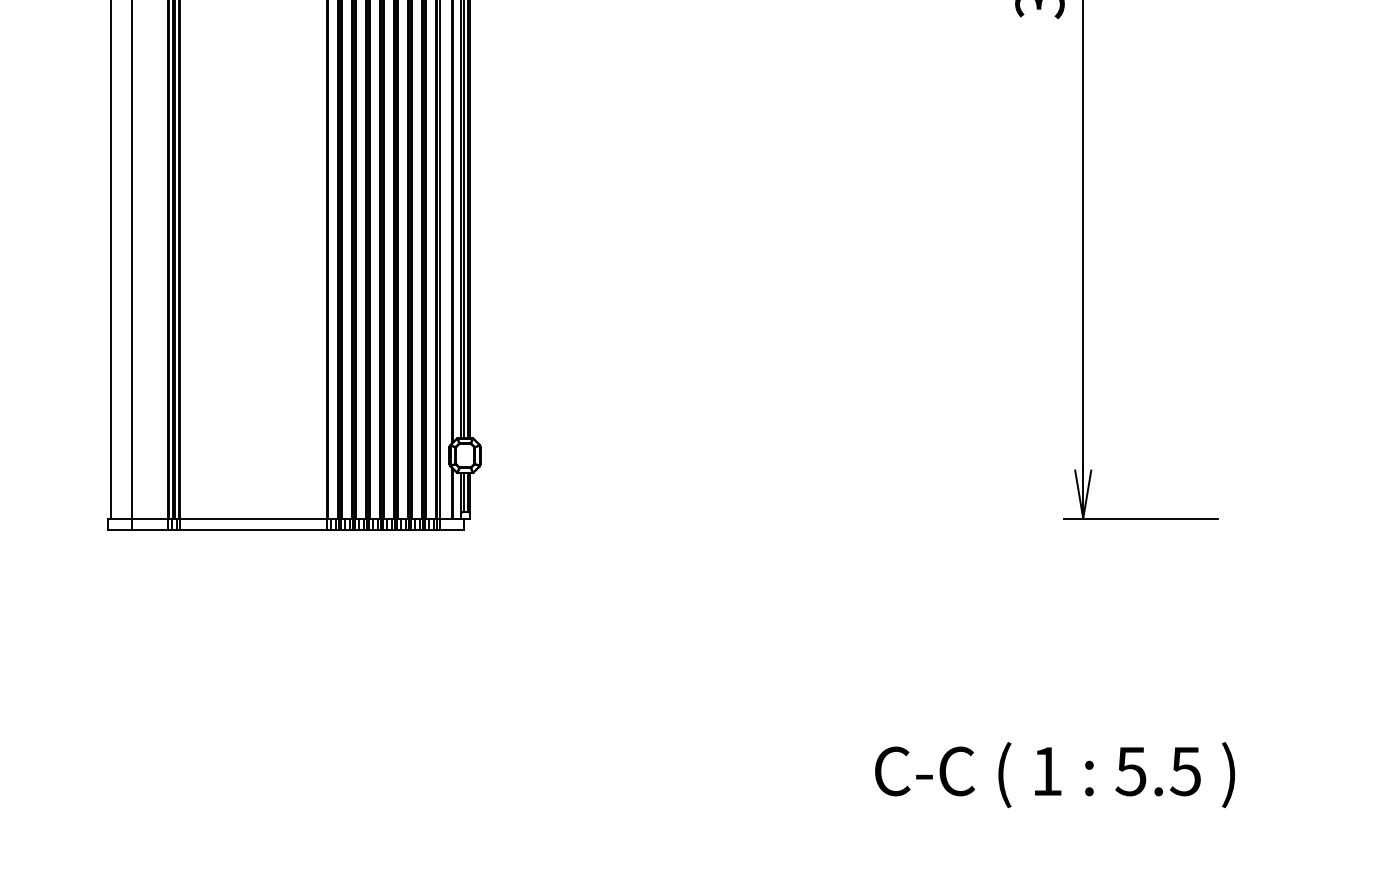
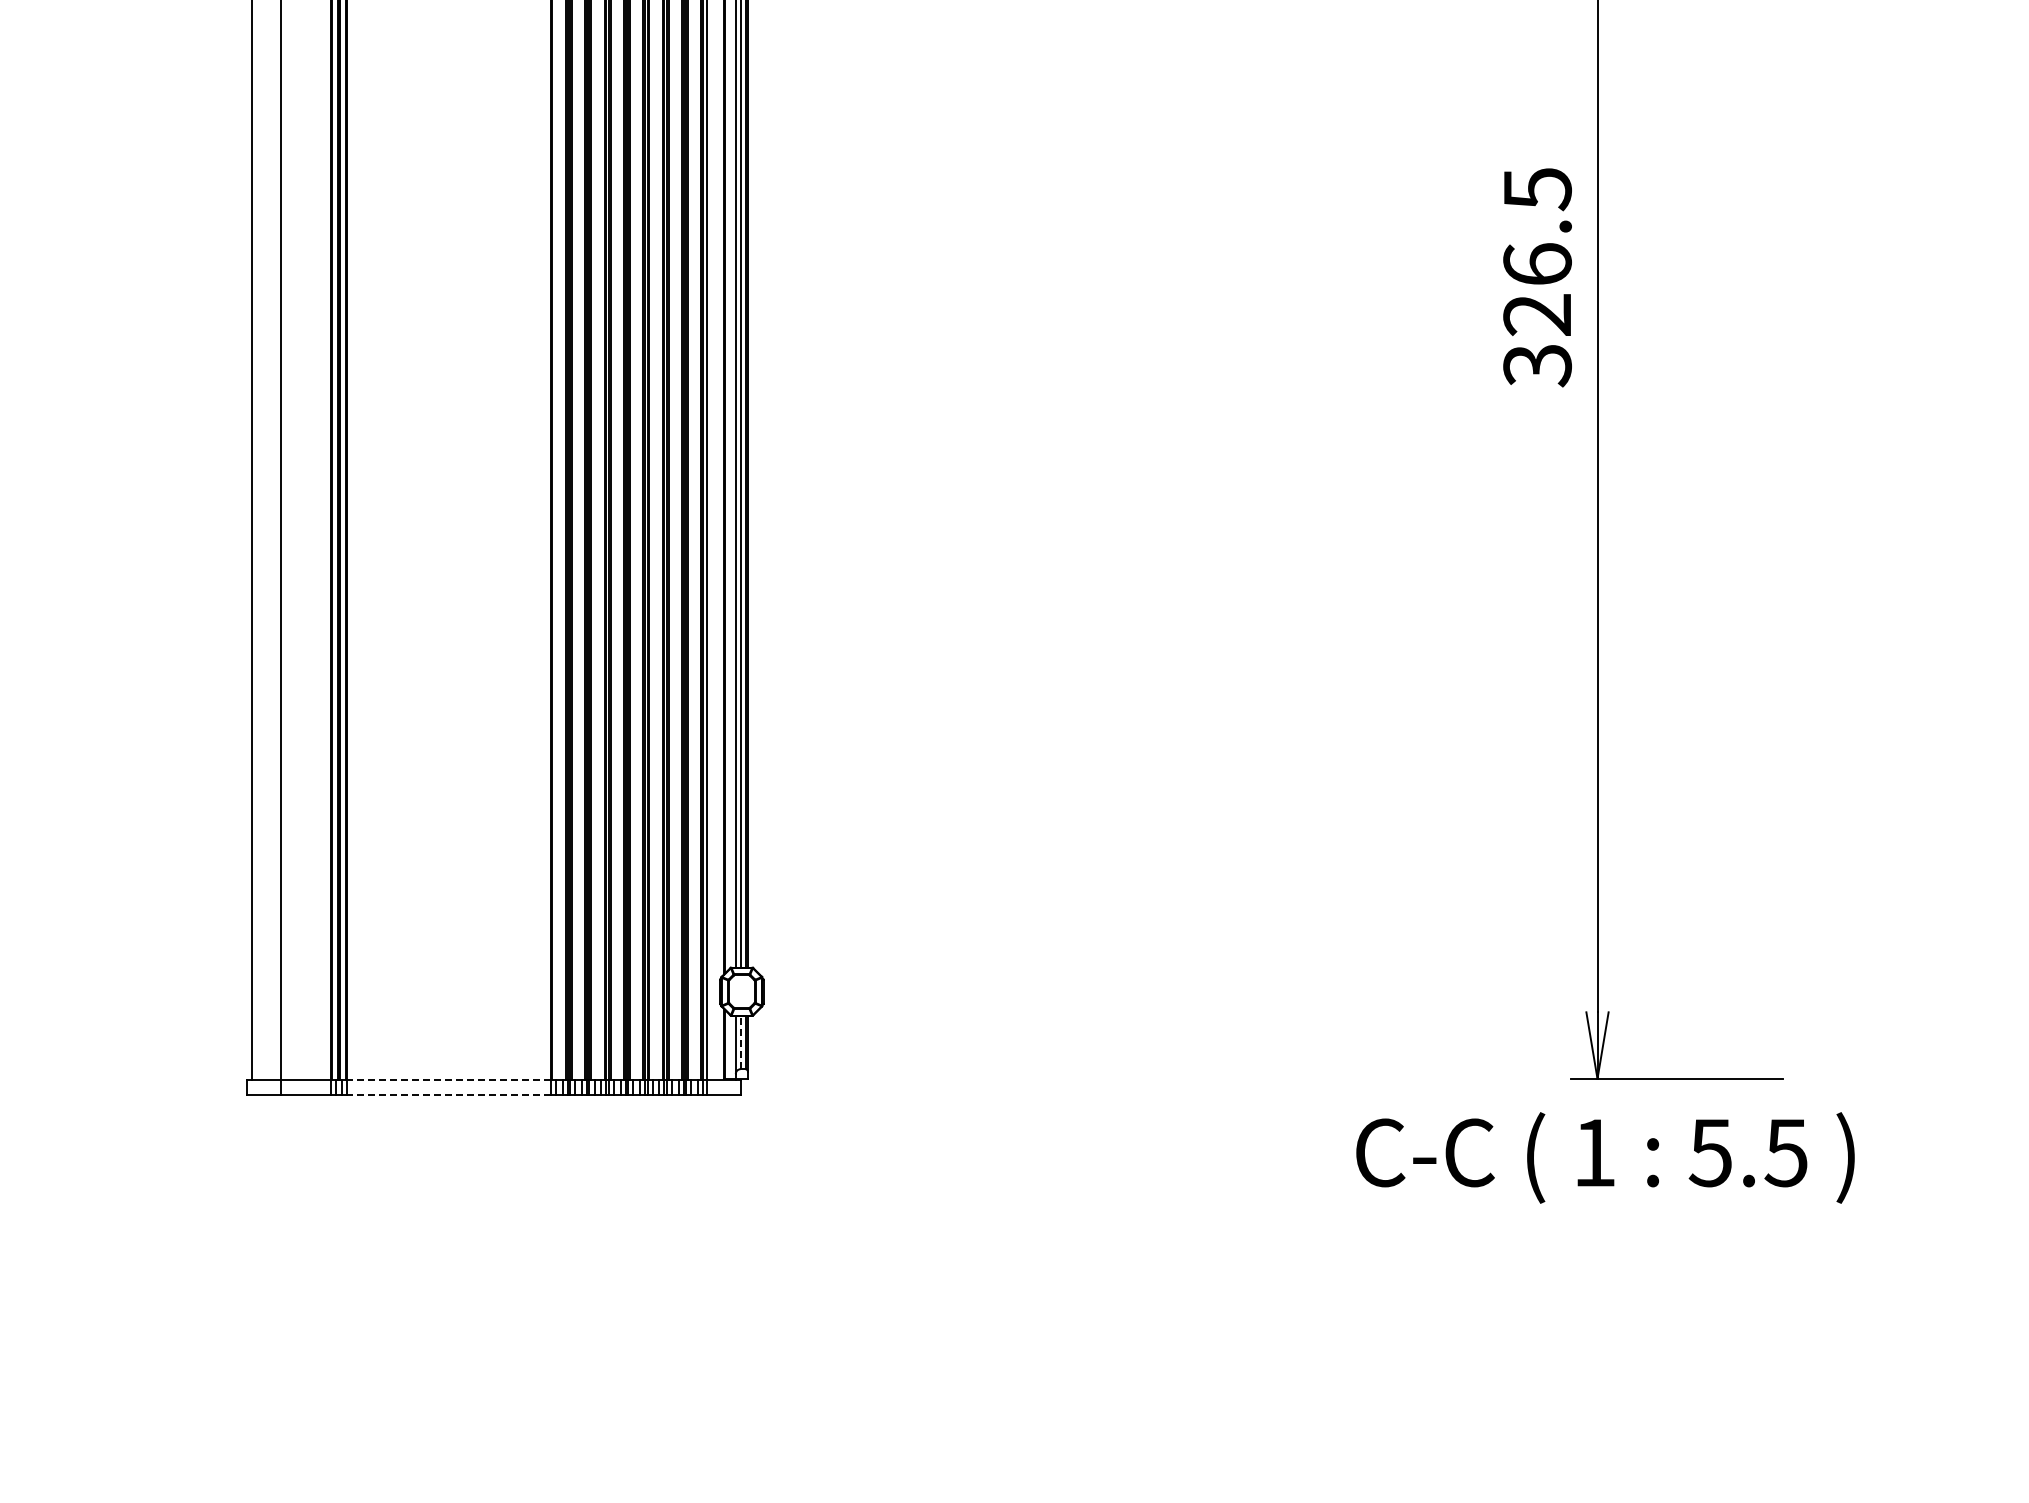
line: (464, 492) -> (740, 1042), solid -> dashed
line: (254, 519) -> (449, 1080), solid -> dashed
line: (254, 529) -> (449, 1094), solid -> dashed
text: (1055, 774) -> (1605, 1157), moved

